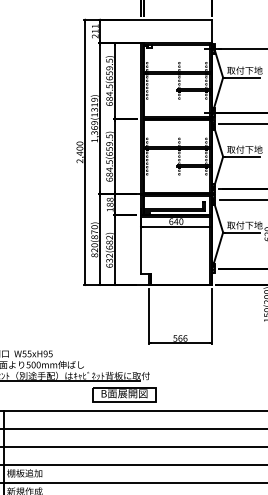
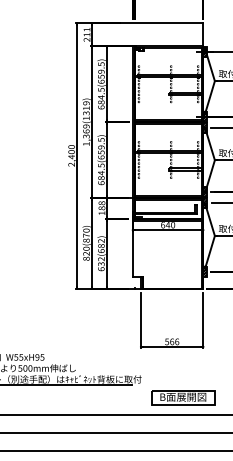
part: (124, 394) -> (183, 397), moved

